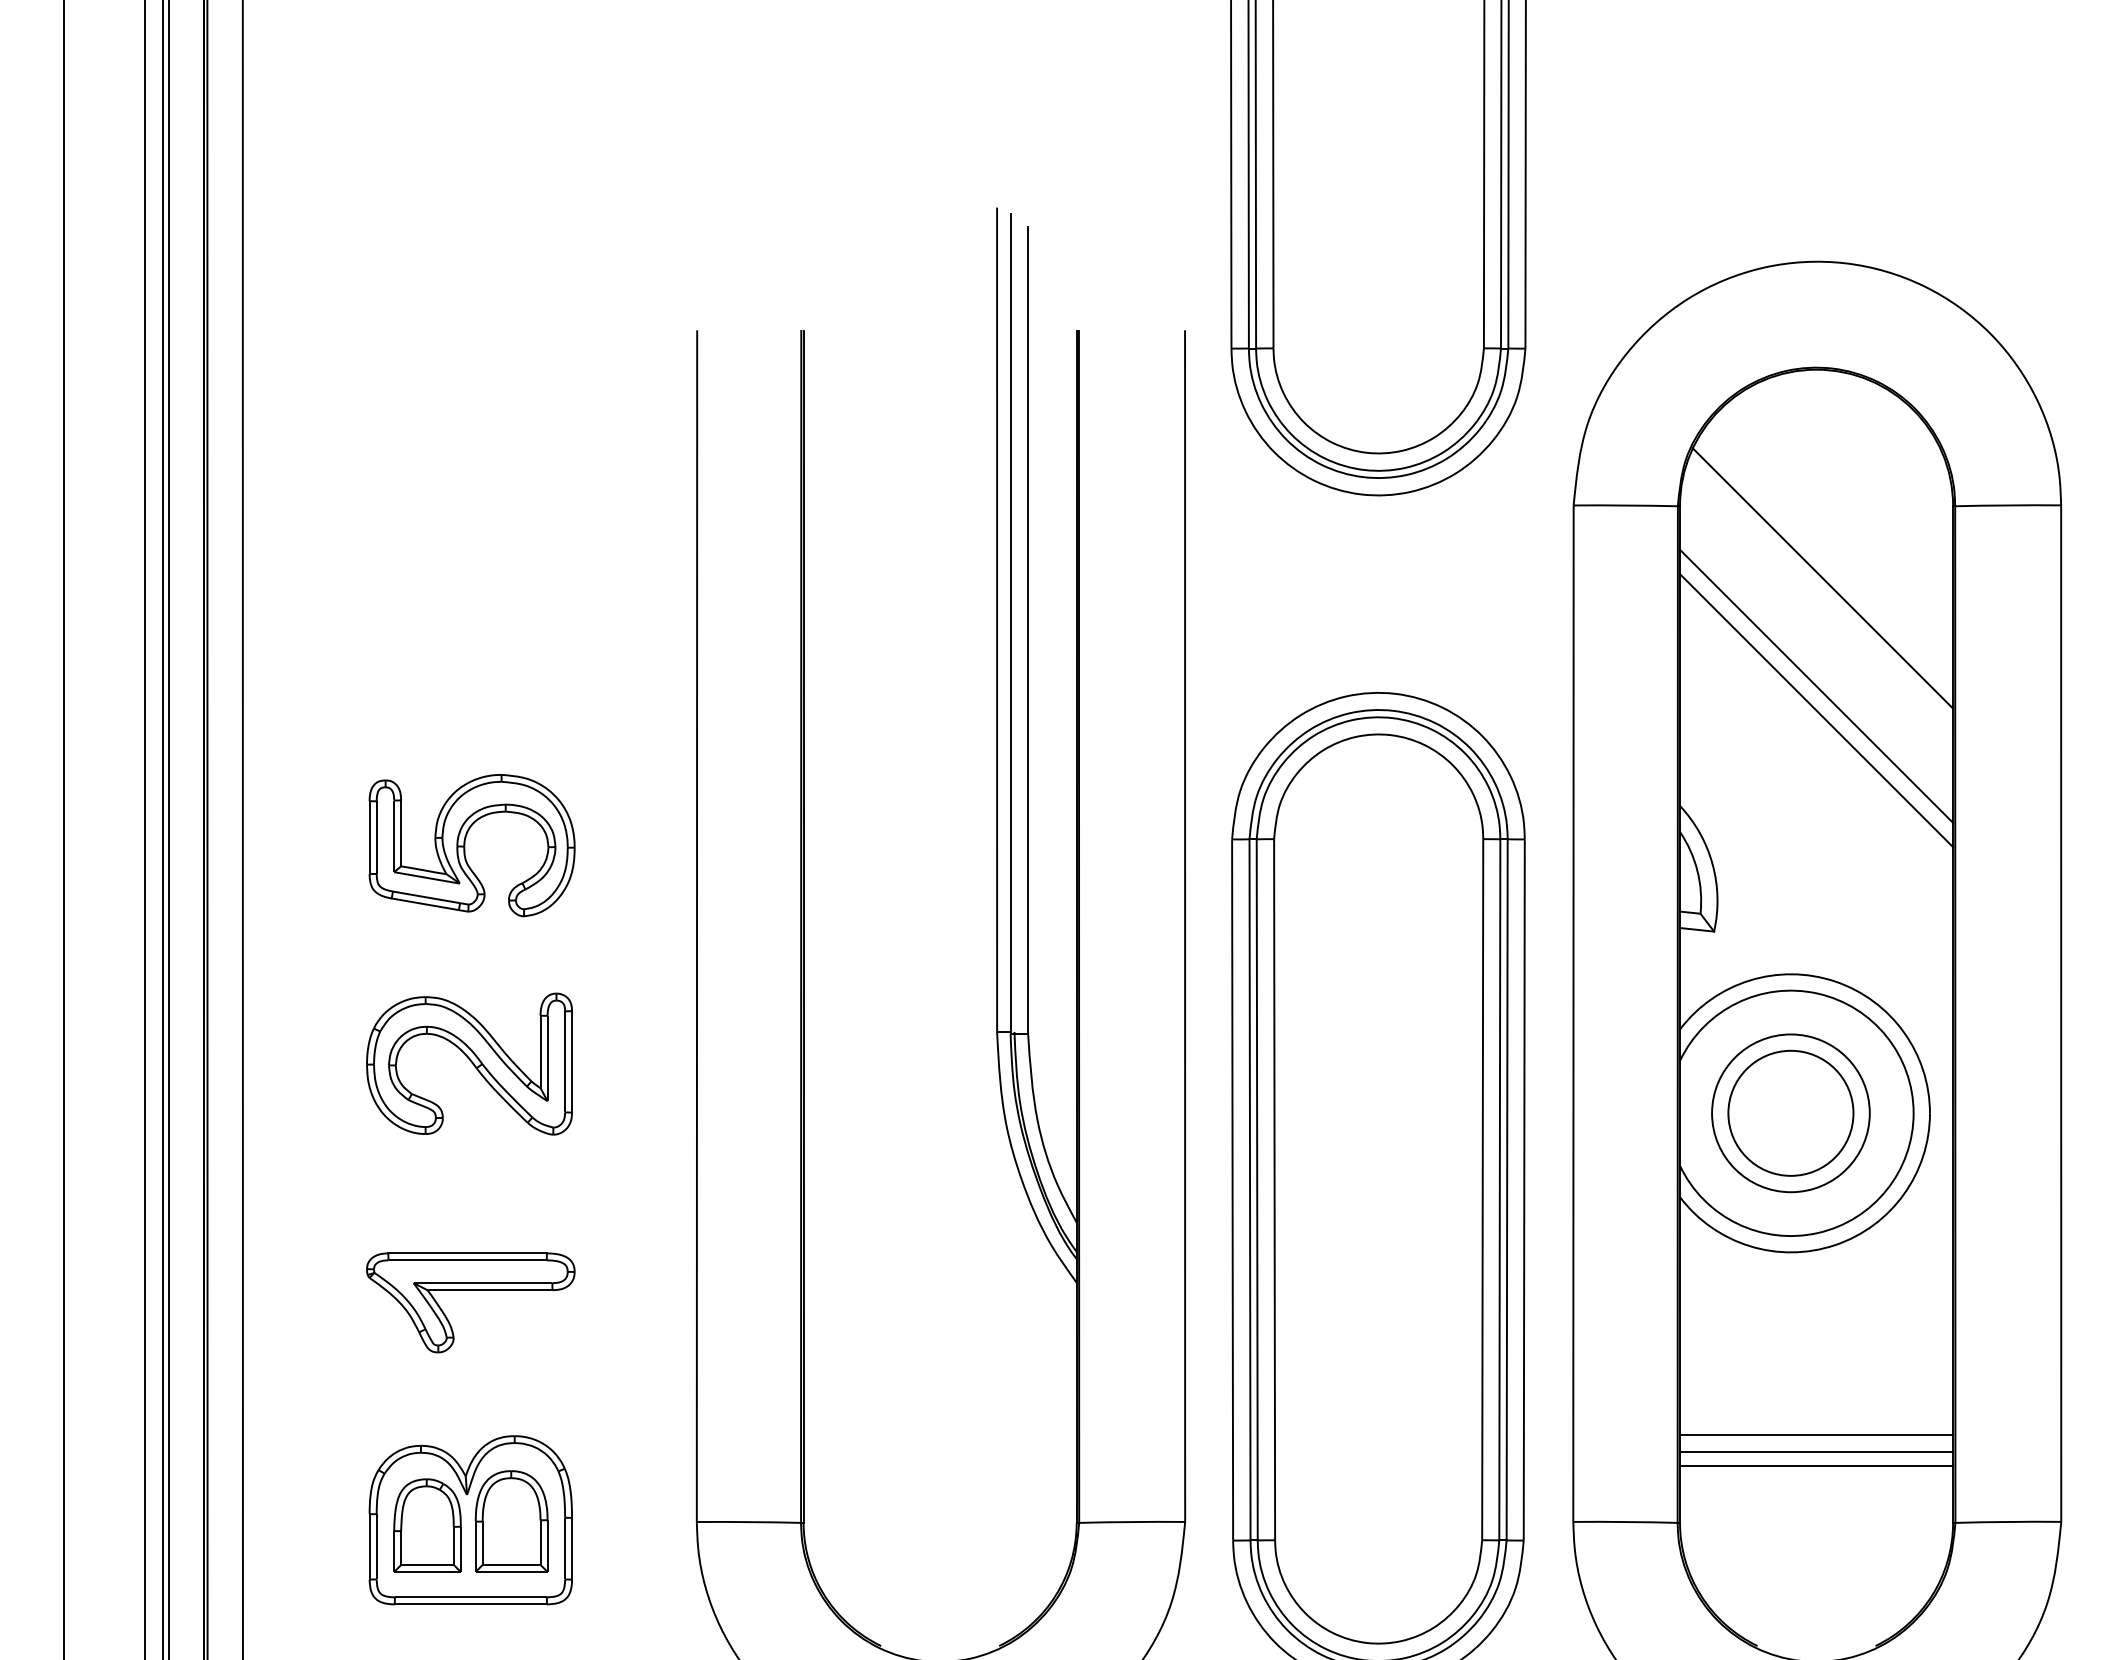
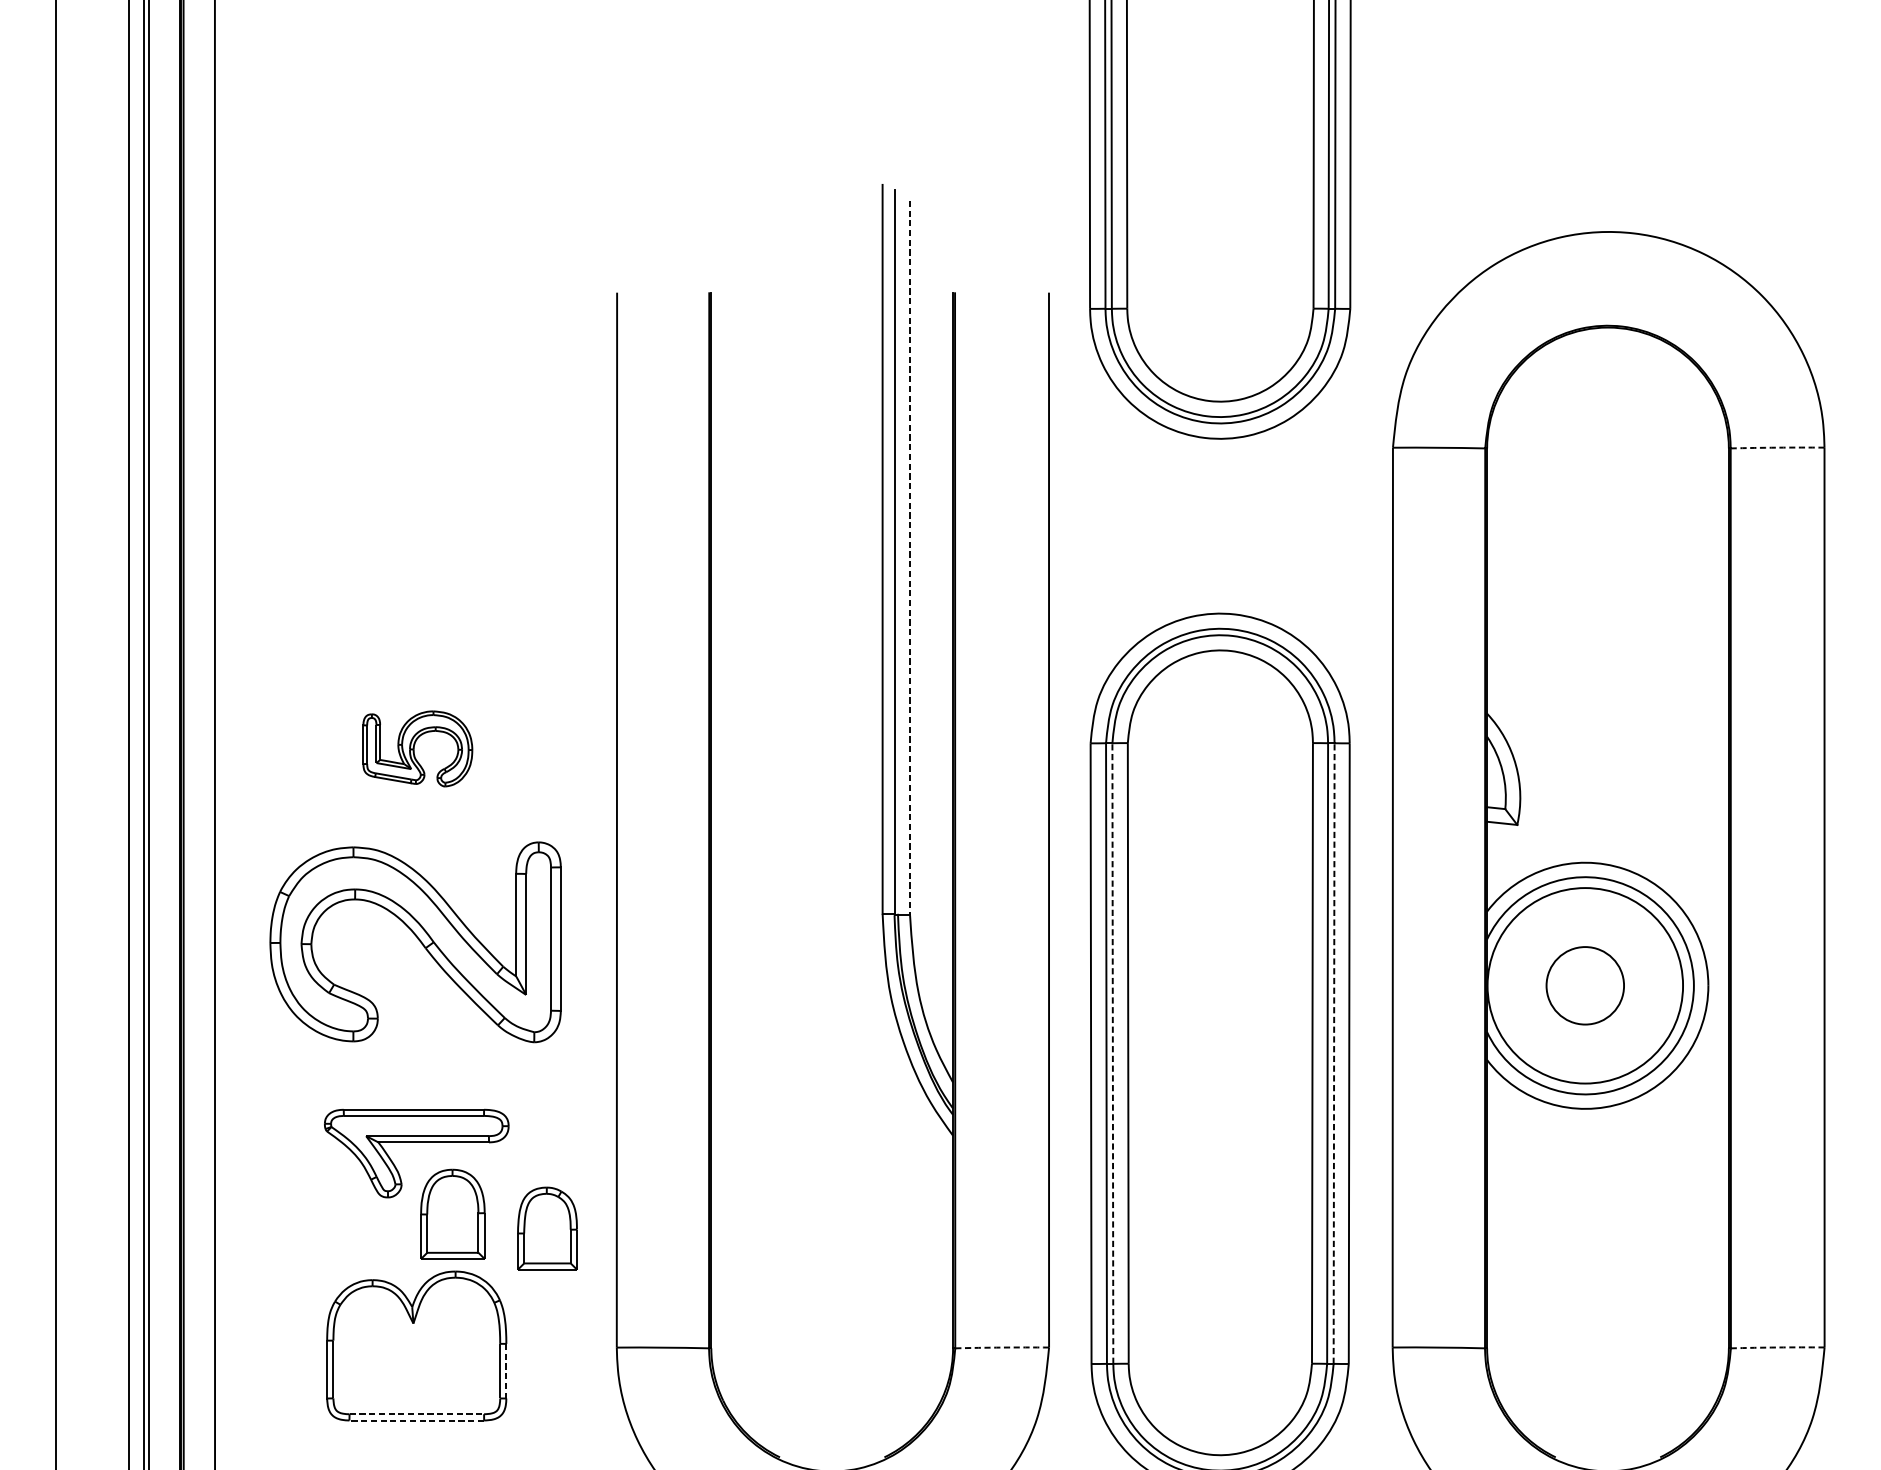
arc: (2008, 505) -> (1777, 447), solid -> dashed
line: (1822, 578) -> (1613, 512), removed
line: (1028, 630) -> (910, 558), solid -> dashed
line: (1816, 685) -> (1607, 607), removed
line: (1816, 710) -> (1607, 629), removed
part: (471, 845) -> (417, 748), size x0.6
part: (469, 1063) -> (415, 941), size x1.6
circle: (1790, 1112) -> (1584, 985), size x0.7
circle: (1790, 1113) -> (1584, 985), size x1.4
line: (1257, 1189) -> (1113, 1053), solid -> dashed
line: (1507, 1189) -> (1334, 1053), solid -> dashed
line: (1816, 1434) -> (1607, 1270), removed
line: (1816, 1452) -> (1607, 1286), removed
line: (1816, 1465) -> (1607, 1297), removed
part: (511, 1521) -> (452, 1214), moved
arc: (2008, 1521) -> (1777, 1347), solid -> dashed
arc: (1132, 1522) -> (1002, 1348), solid -> dashed
part: (427, 1525) -> (547, 1228), moved
line: (572, 1548) -> (506, 1371), solid -> dashed
line: (469, 1597) -> (415, 1414), solid -> dashed
line: (470, 1604) -> (416, 1420), solid -> dashed

